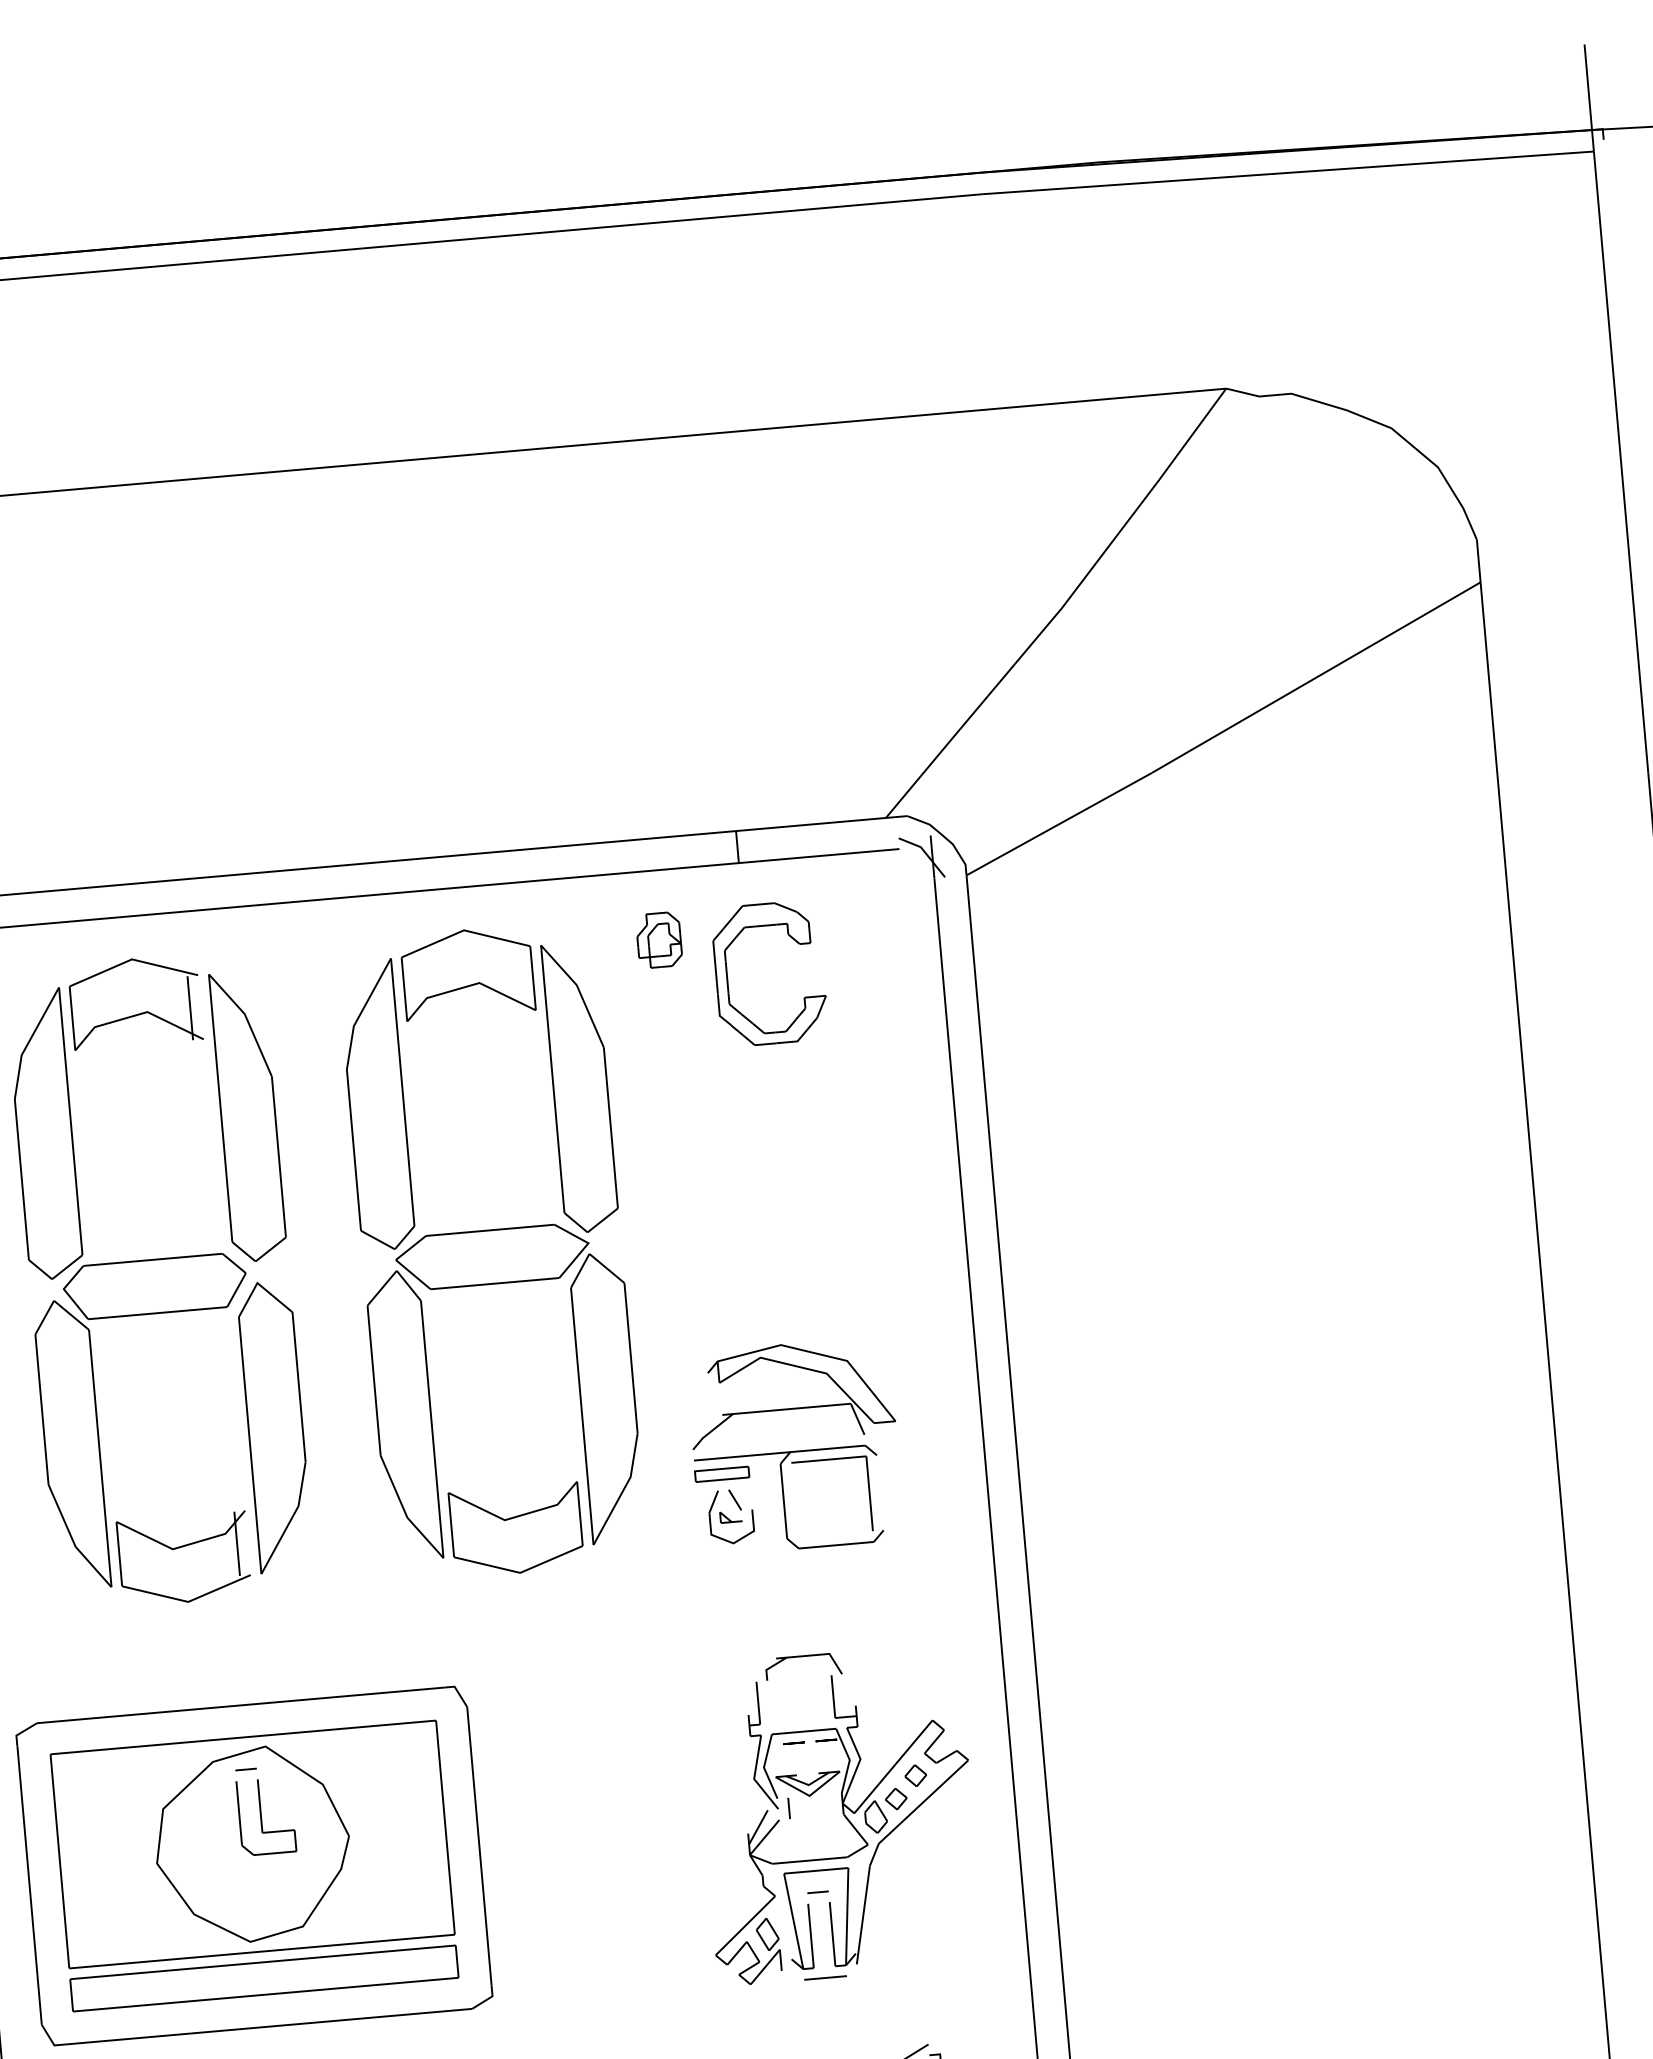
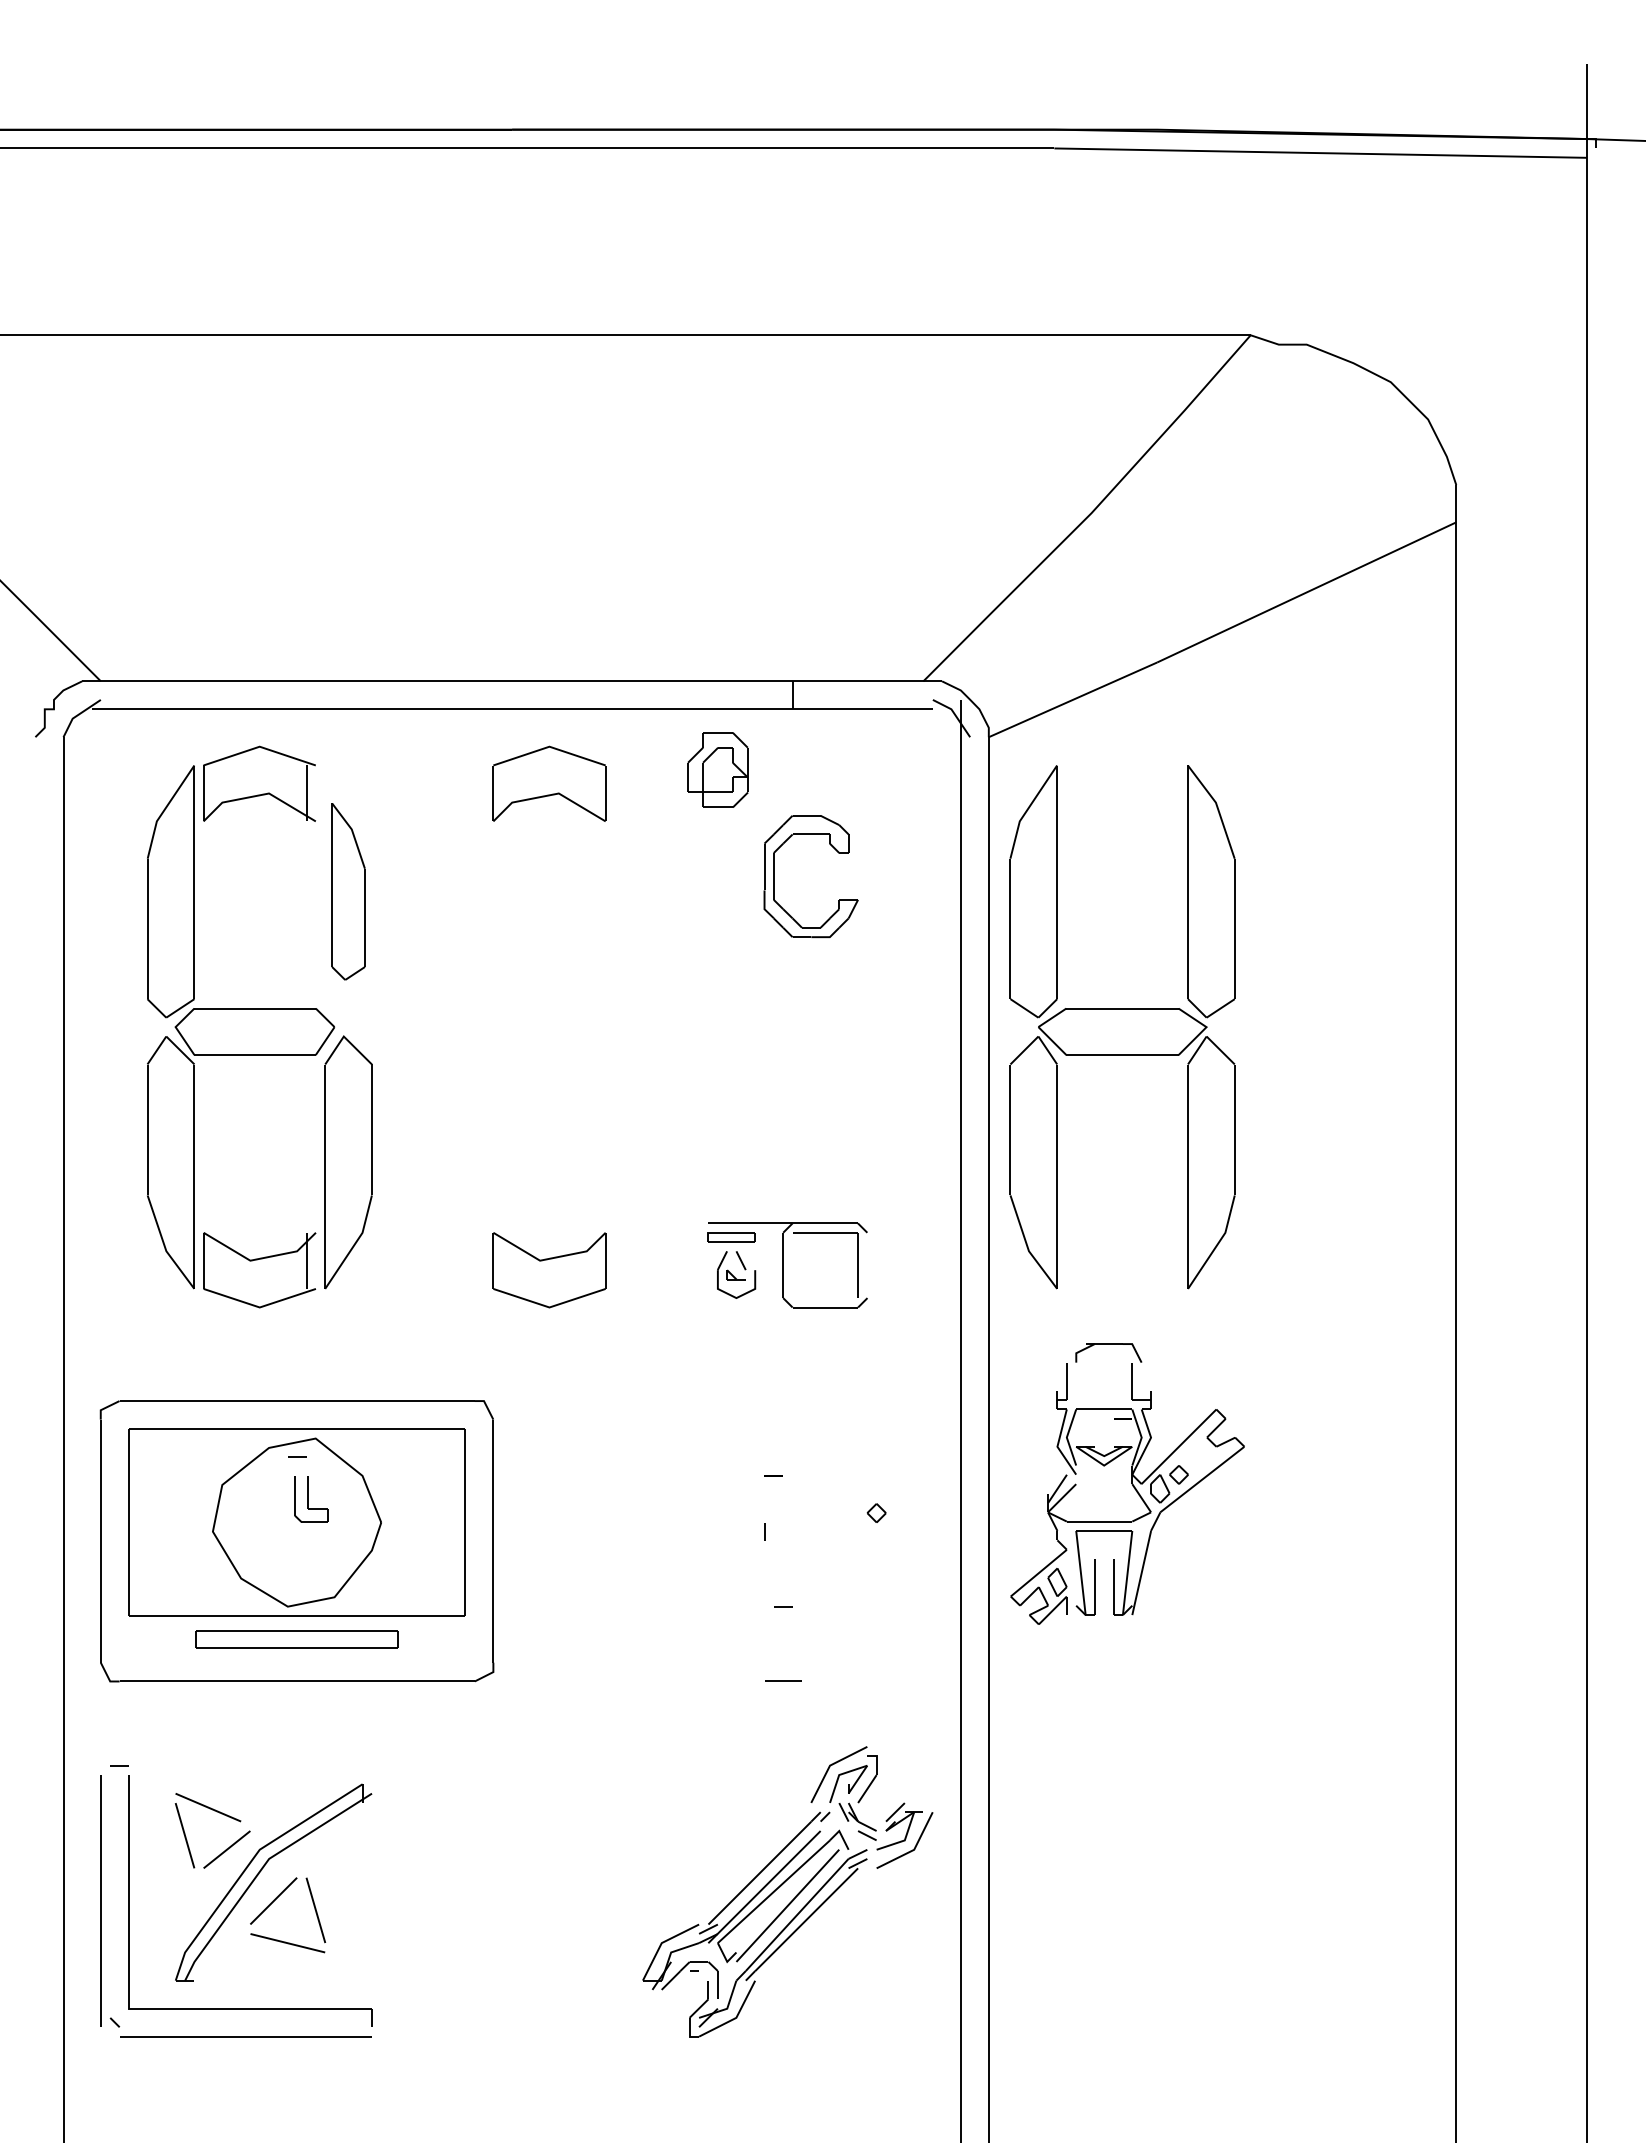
part: (658, 939) -> (717, 769), size x1.6
part: (727, 977) -> (774, 876), moved
part: (248, 1116) -> (348, 891), size x0.7
part: (492, 1252) -> (1122, 1027), moved
part: (792, 1408) -> (797, 1185), removed
part: (838, 1814) -> (1127, 1483), moved
part: (266, 1816) -> (311, 1499), size x0.7
part: (263, 1978) -> (296, 1639), size x0.6

